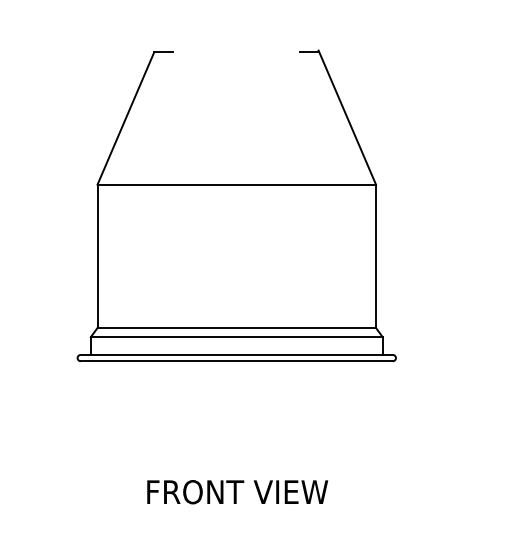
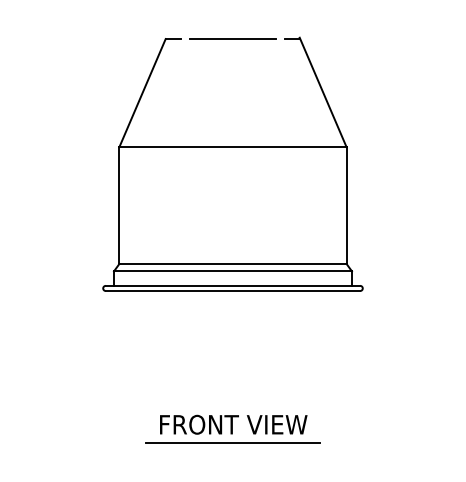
line: (236, 52) -> (232, 39), added
text: (237, 491) -> (233, 424), moved
line: (236, 547) -> (232, 442), added

